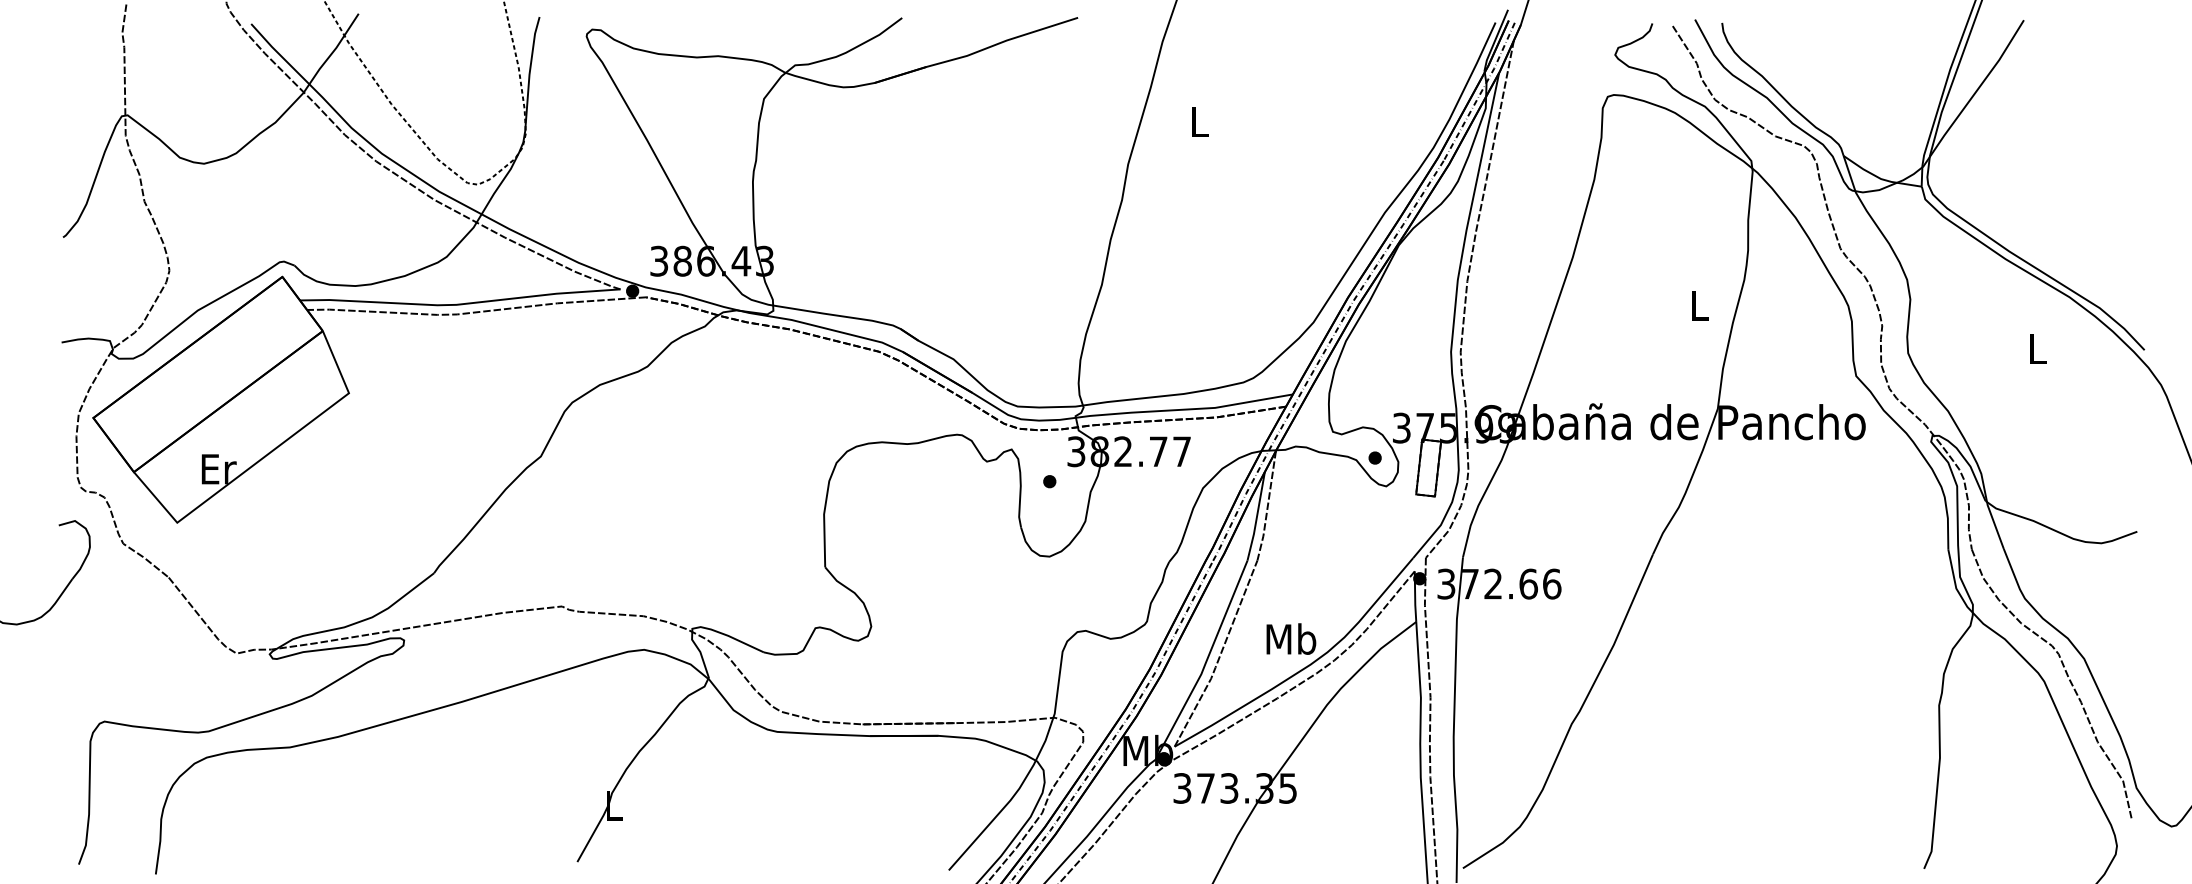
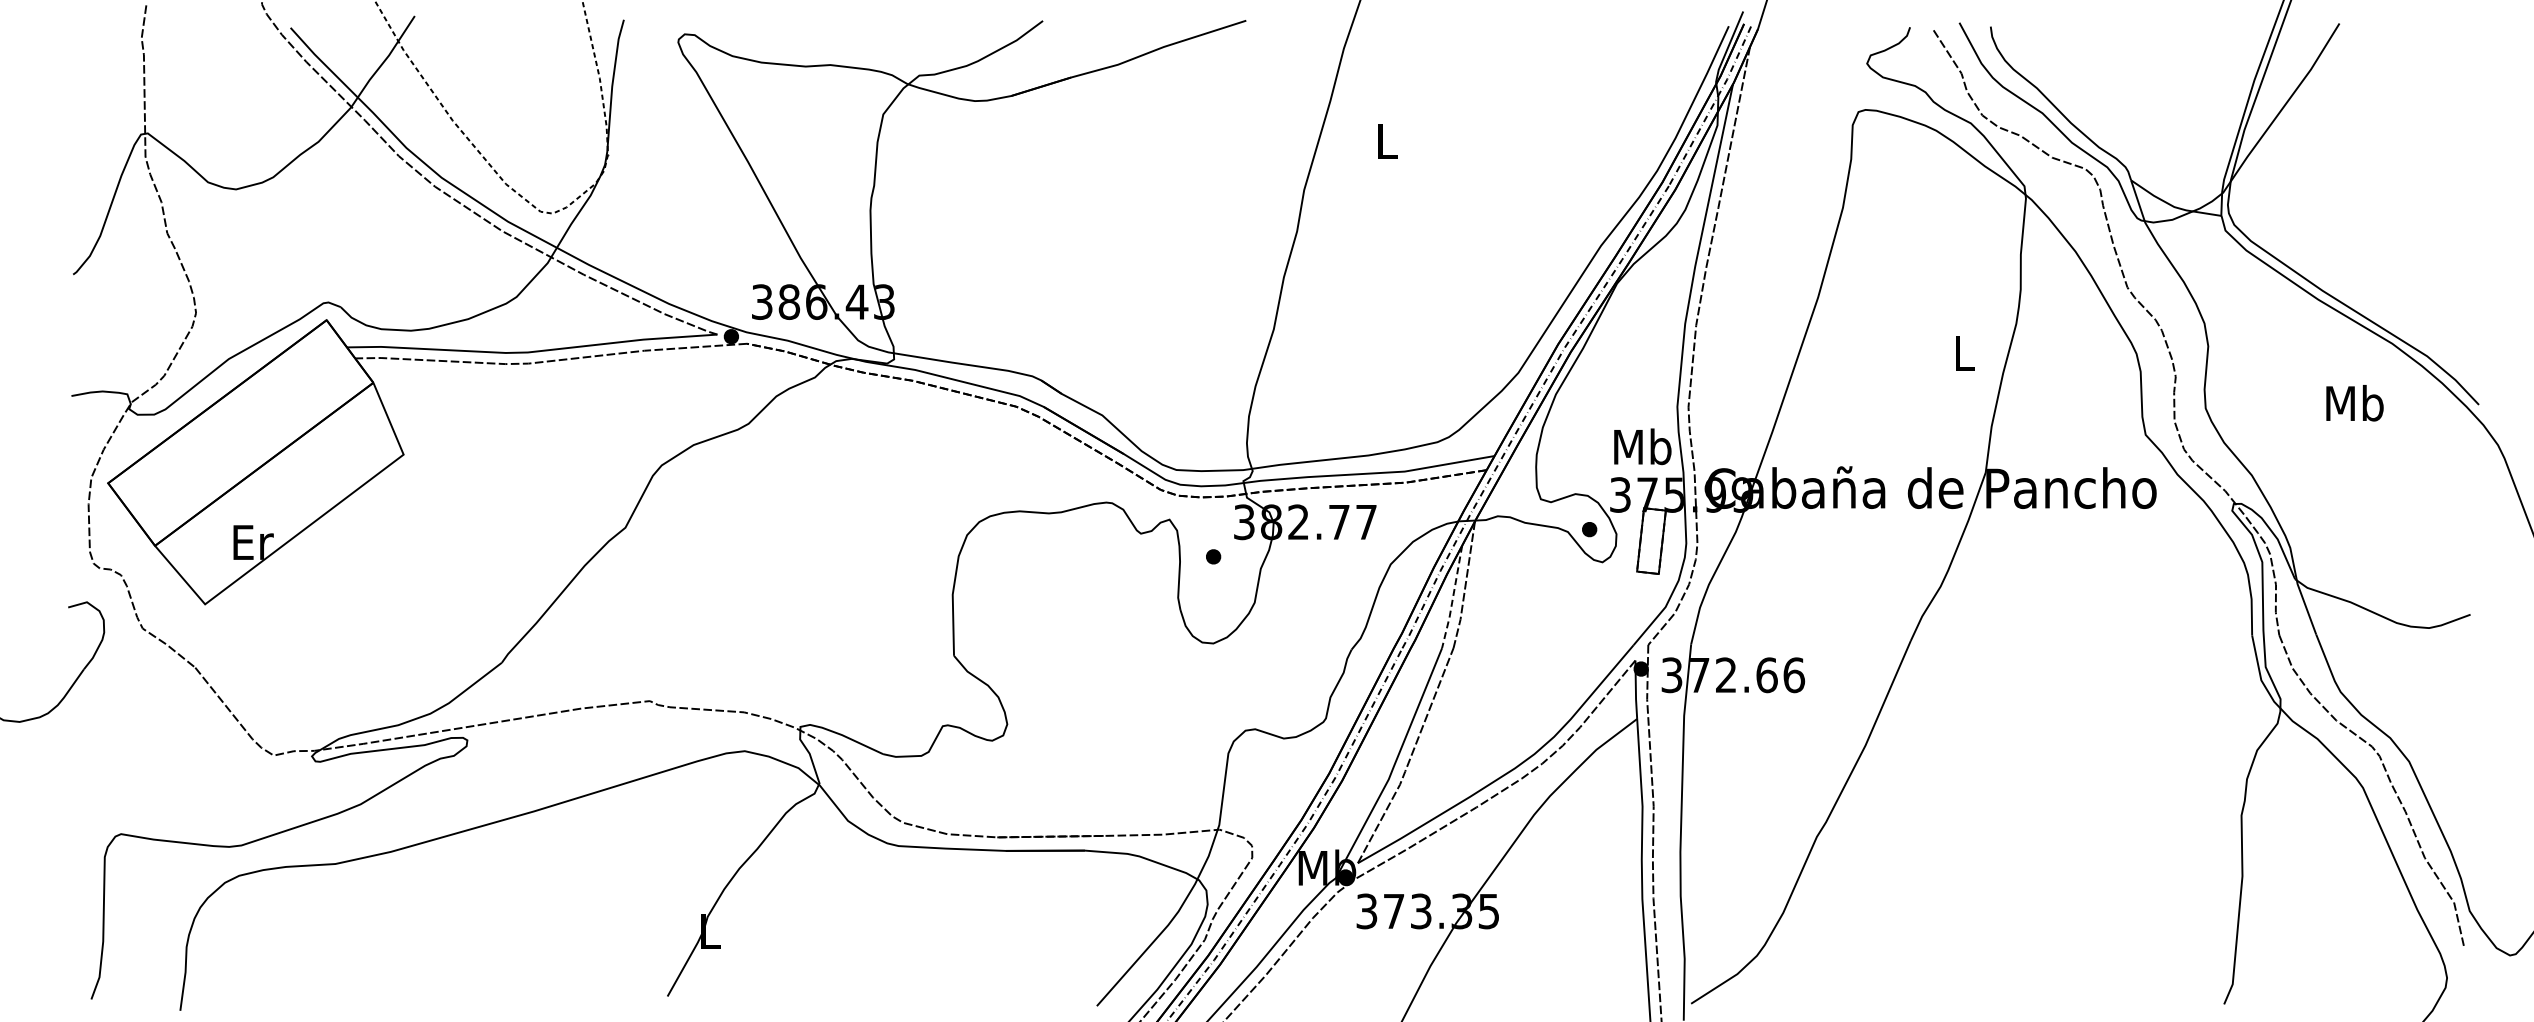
text: (2036, 348) -> (2354, 403), L -> Mb
line: (1257, 516) -> (1453, 597), solid -> dashed
text: (1291, 638) -> (1642, 446), moved

